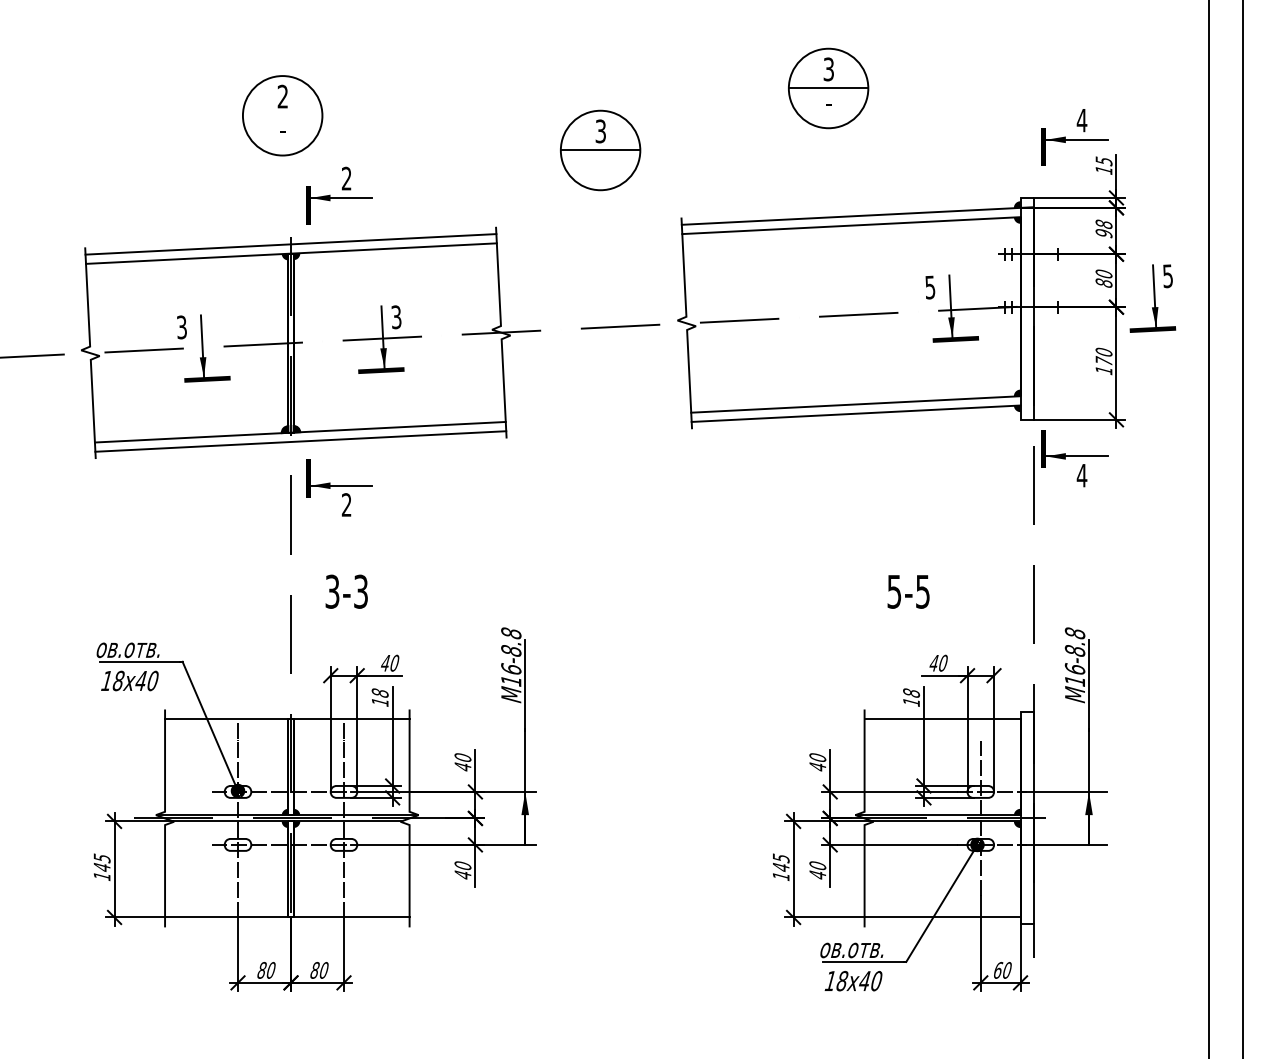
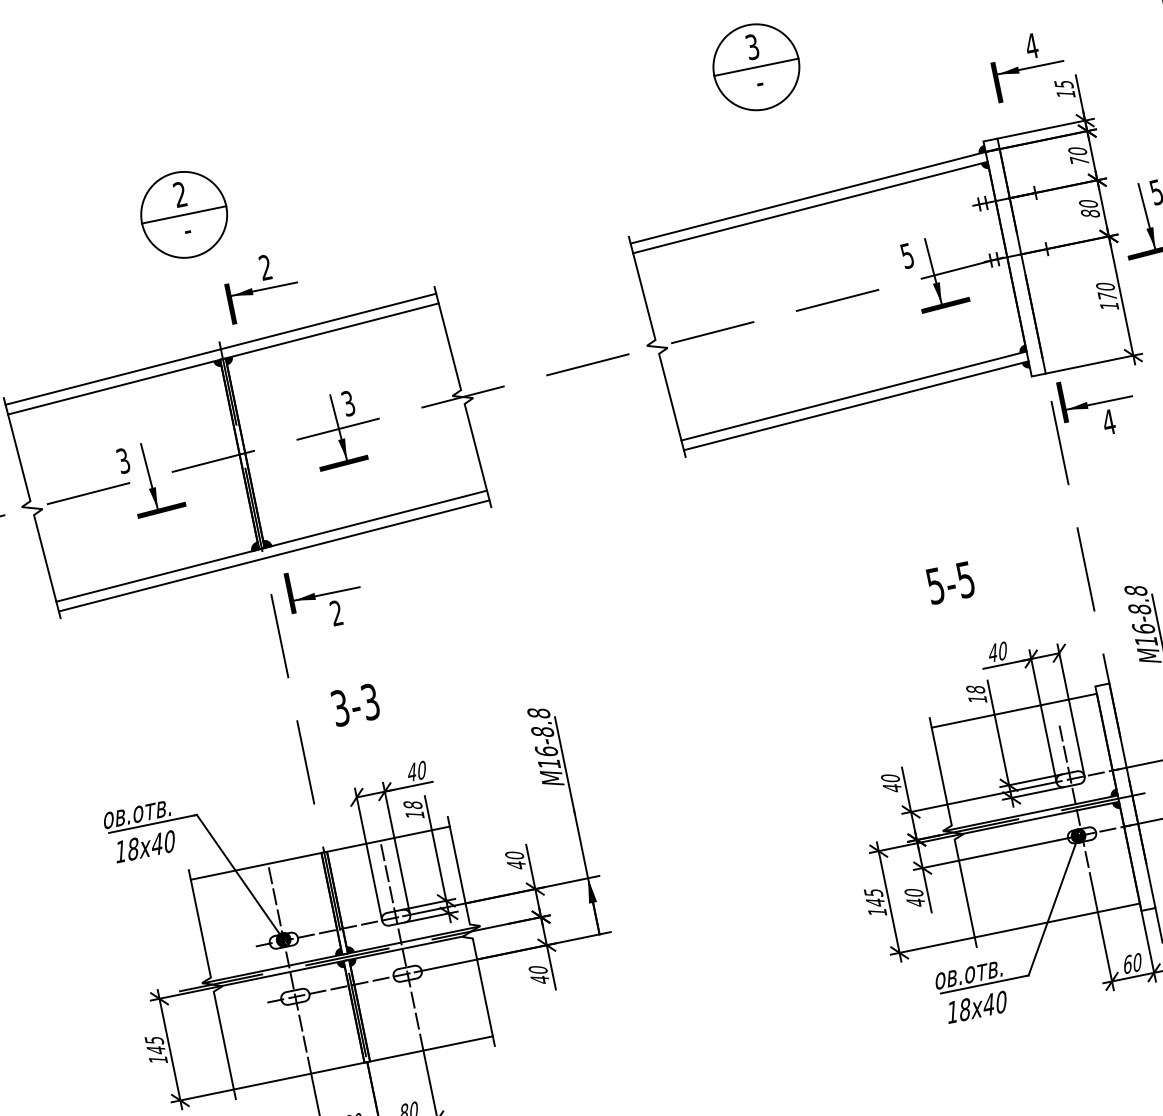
line: (282, 115) -> (183, 214), added
part: (600, 150) -> (528, 182), removed
text: (1103, 228) -> (1078, 155), 98 -> 70

